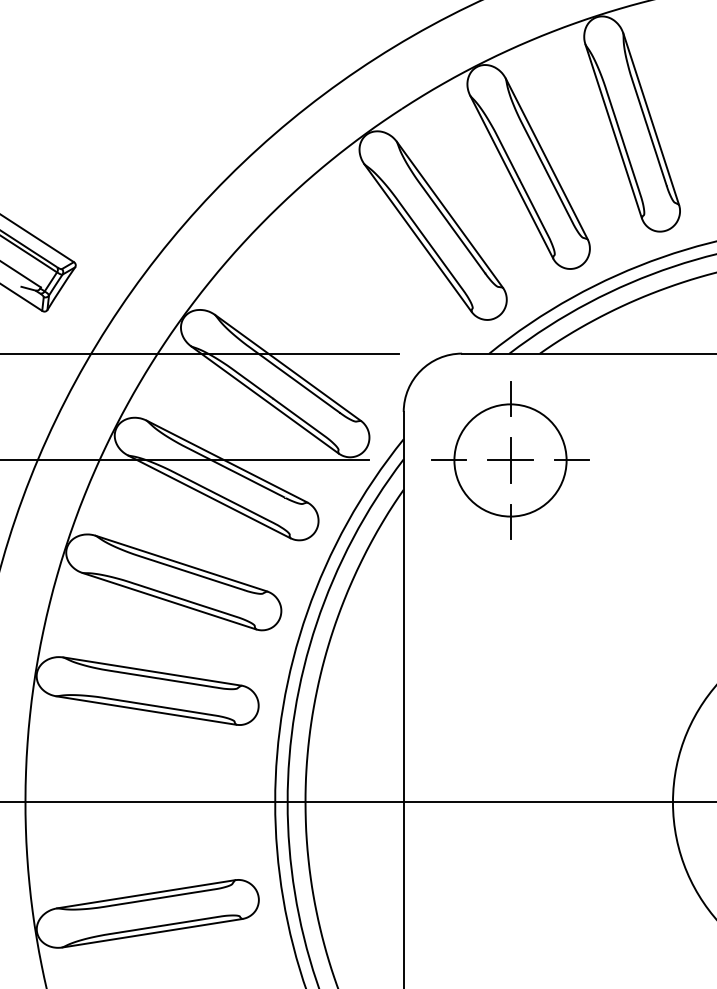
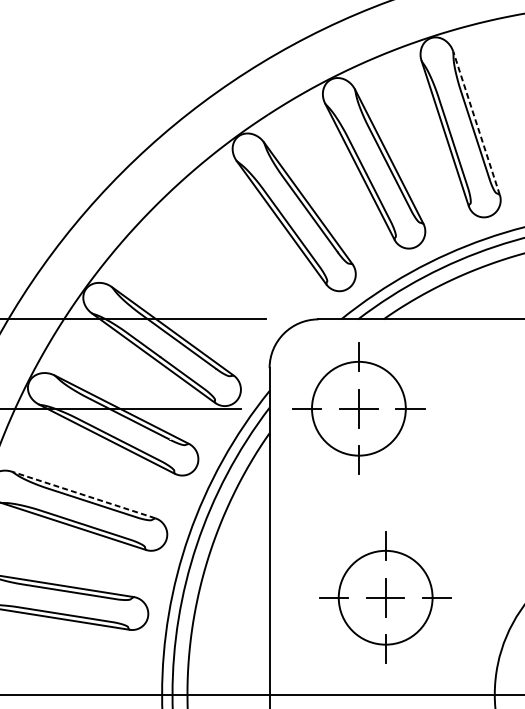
line: (651, 118) -> (476, 122), solid -> dashed
line: (180, 563) -> (82, 494), solid -> dashed
part: (542, 686) -> (385, 597), added

